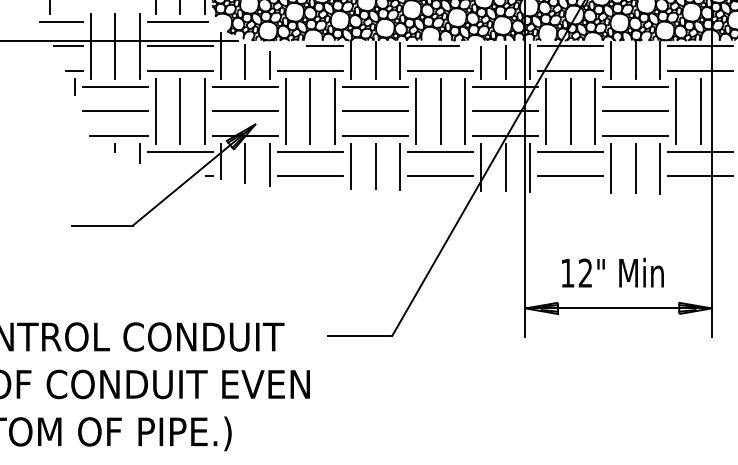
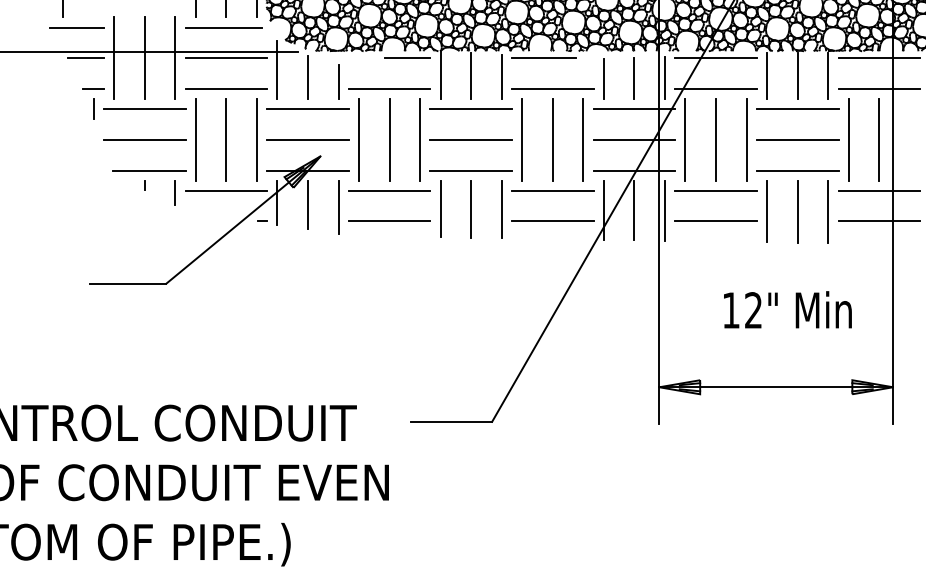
text: (612, 272) -> (787, 309), moved

